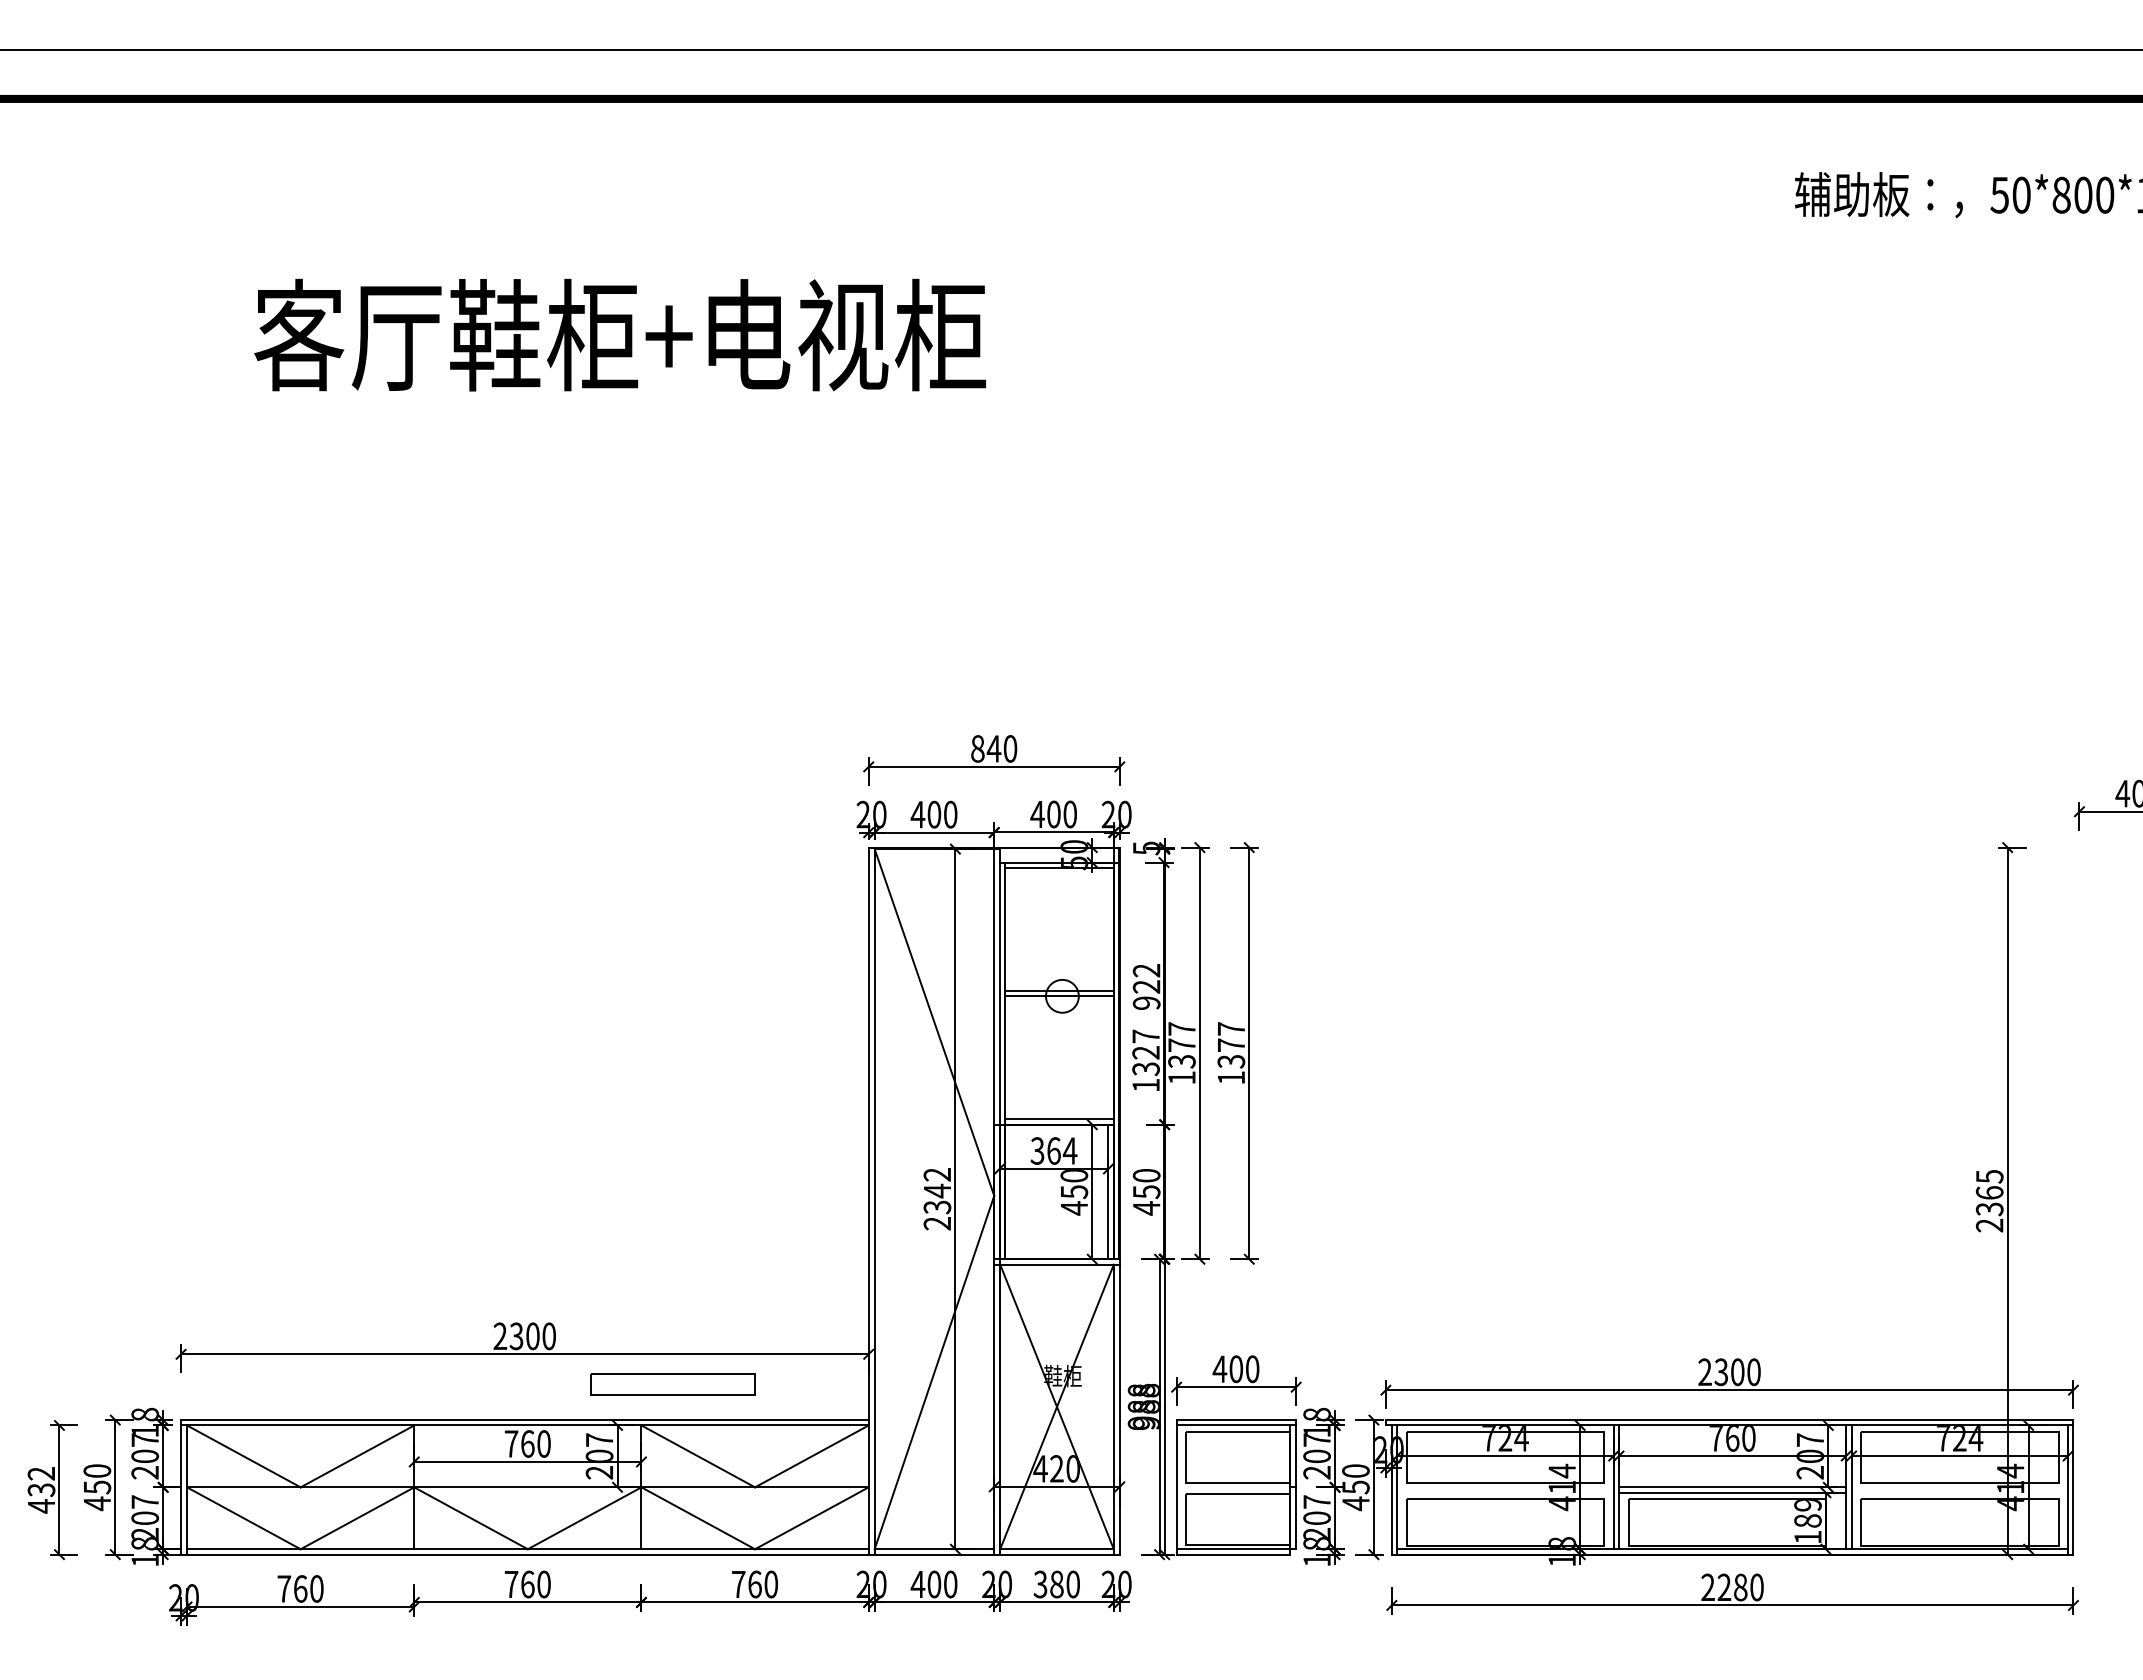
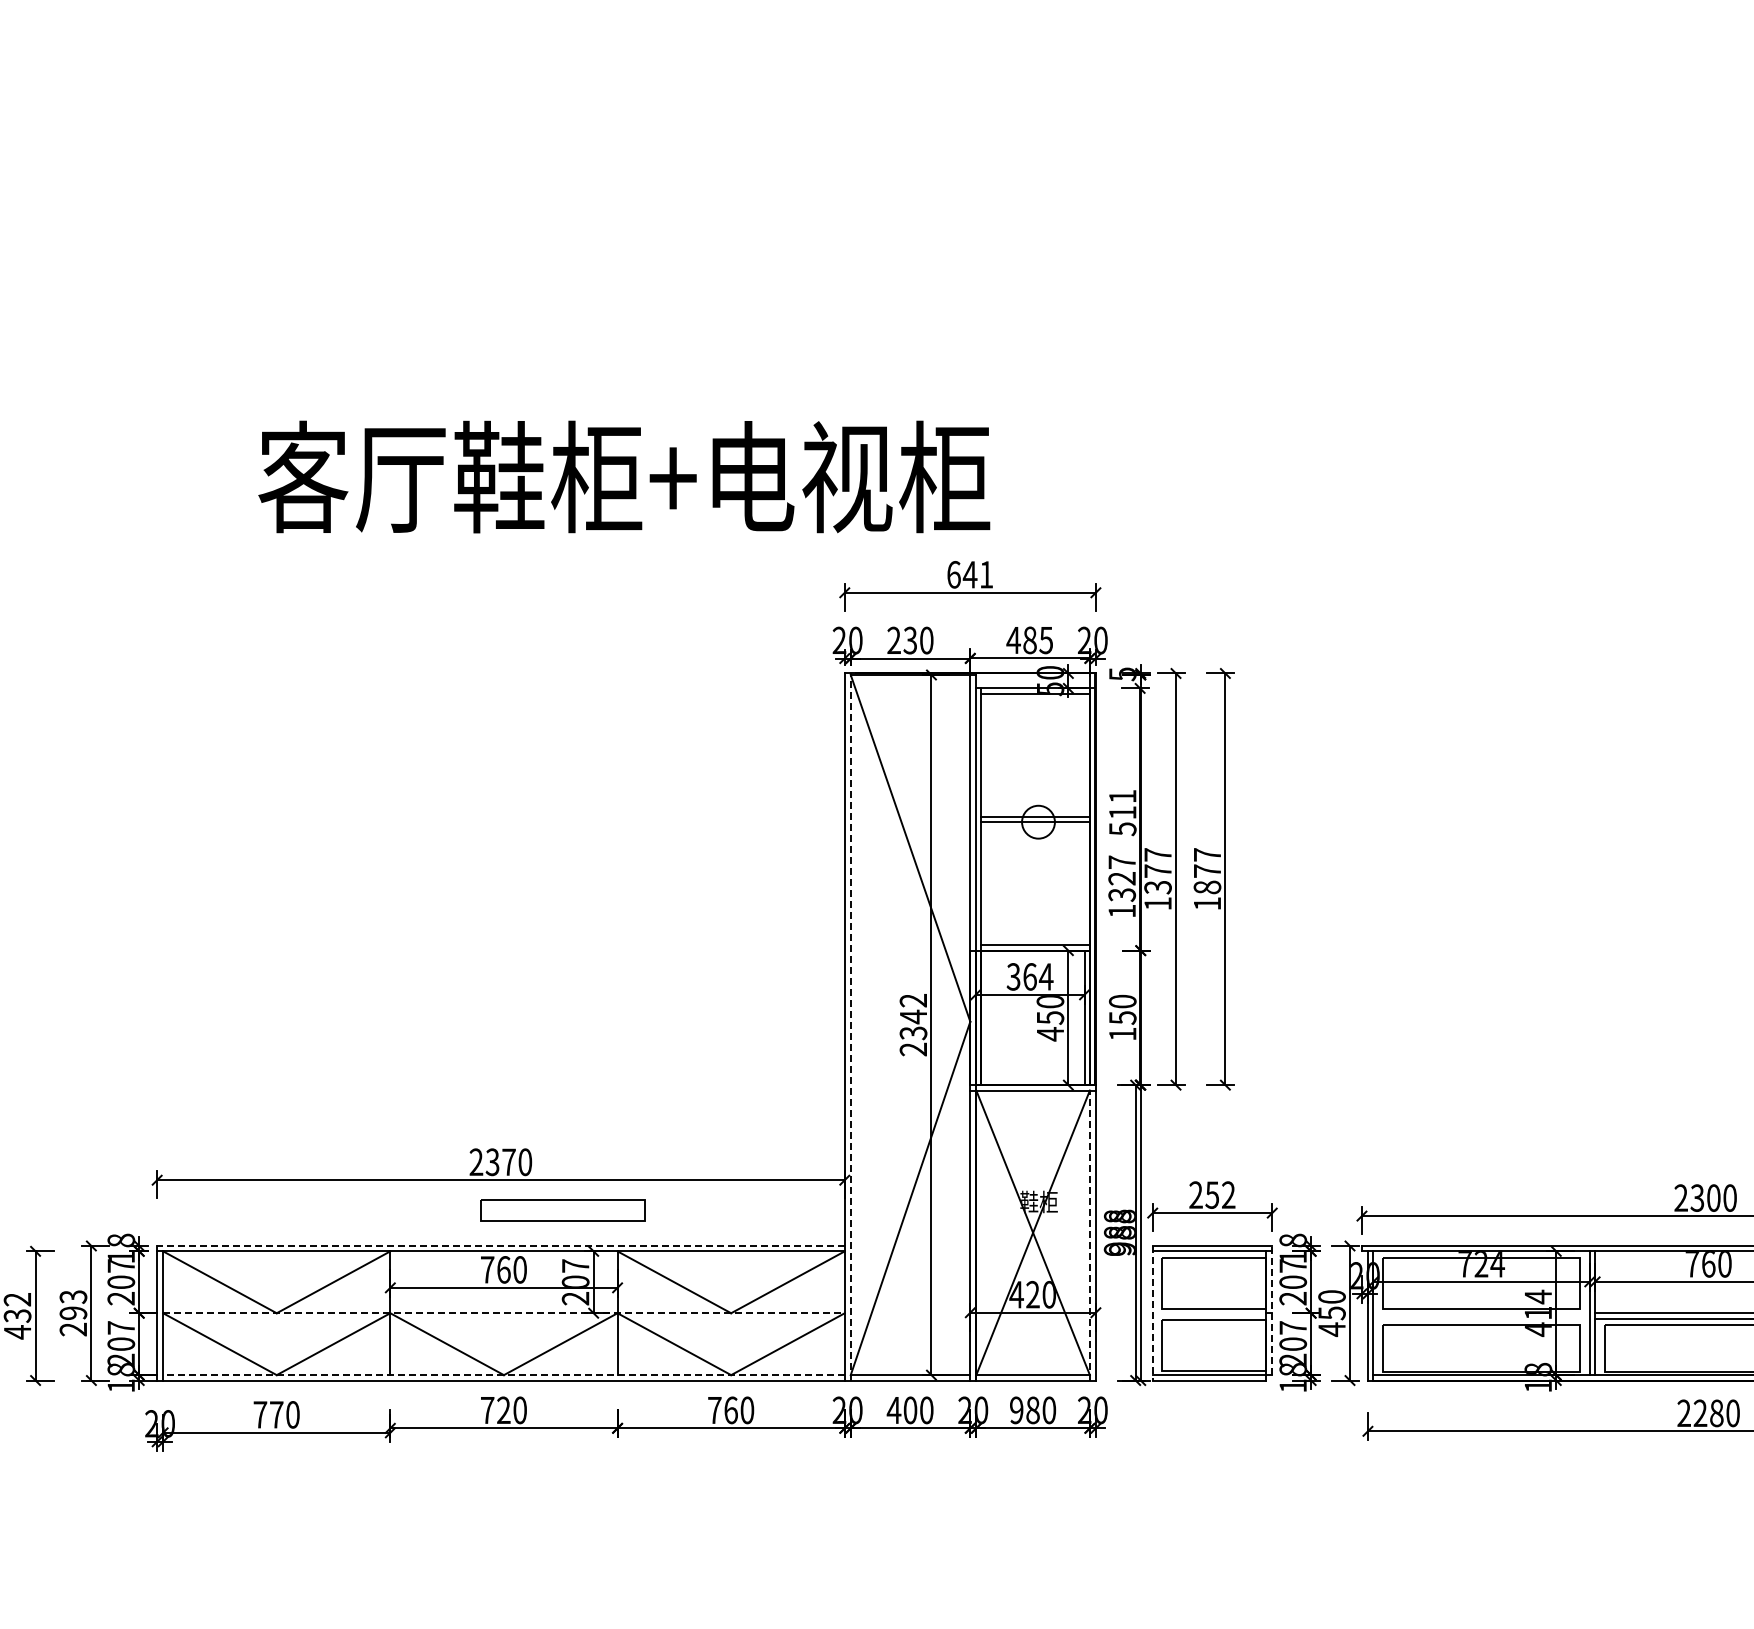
text: (620, 334) -> (624, 476), moved
text: (994, 748) -> (970, 574), 840 -> 641
text: (925, 814) -> (901, 640), 400 -> 230
text: (1061, 814) -> (1037, 640), 400 -> 485
text: (1146, 987) -> (1122, 813), 922 -> 511
text: (1231, 1061) -> (1207, 887), 1377 -> 1877
line: (874, 1201) -> (850, 1027), solid -> dashed
text: (1146, 1208) -> (1122, 1034), 450 -> 150
text: (532, 1336) -> (508, 1162), 2300 -> 2370
text: (1235, 1369) -> (1211, 1195), 400 -> 252
part: (672, 1384) -> (562, 1210), moved
line: (1113, 1409) -> (1089, 1235), solid -> dashed
line: (524, 1420) -> (500, 1246), solid -> dashed
line: (1296, 1484) -> (1272, 1310), solid -> dashed
text: (97, 1487) -> (73, 1313), 450 -> 293
line: (527, 1487) -> (503, 1313), solid -> dashed
line: (1176, 1487) -> (1152, 1313), solid -> dashed
line: (527, 1549) -> (503, 1375), solid -> dashed
text: (527, 1584) -> (503, 1410), 760 -> 720
text: (1040, 1584) -> (1016, 1410), 380 -> 980
text: (300, 1588) -> (276, 1414), 760 -> 770

